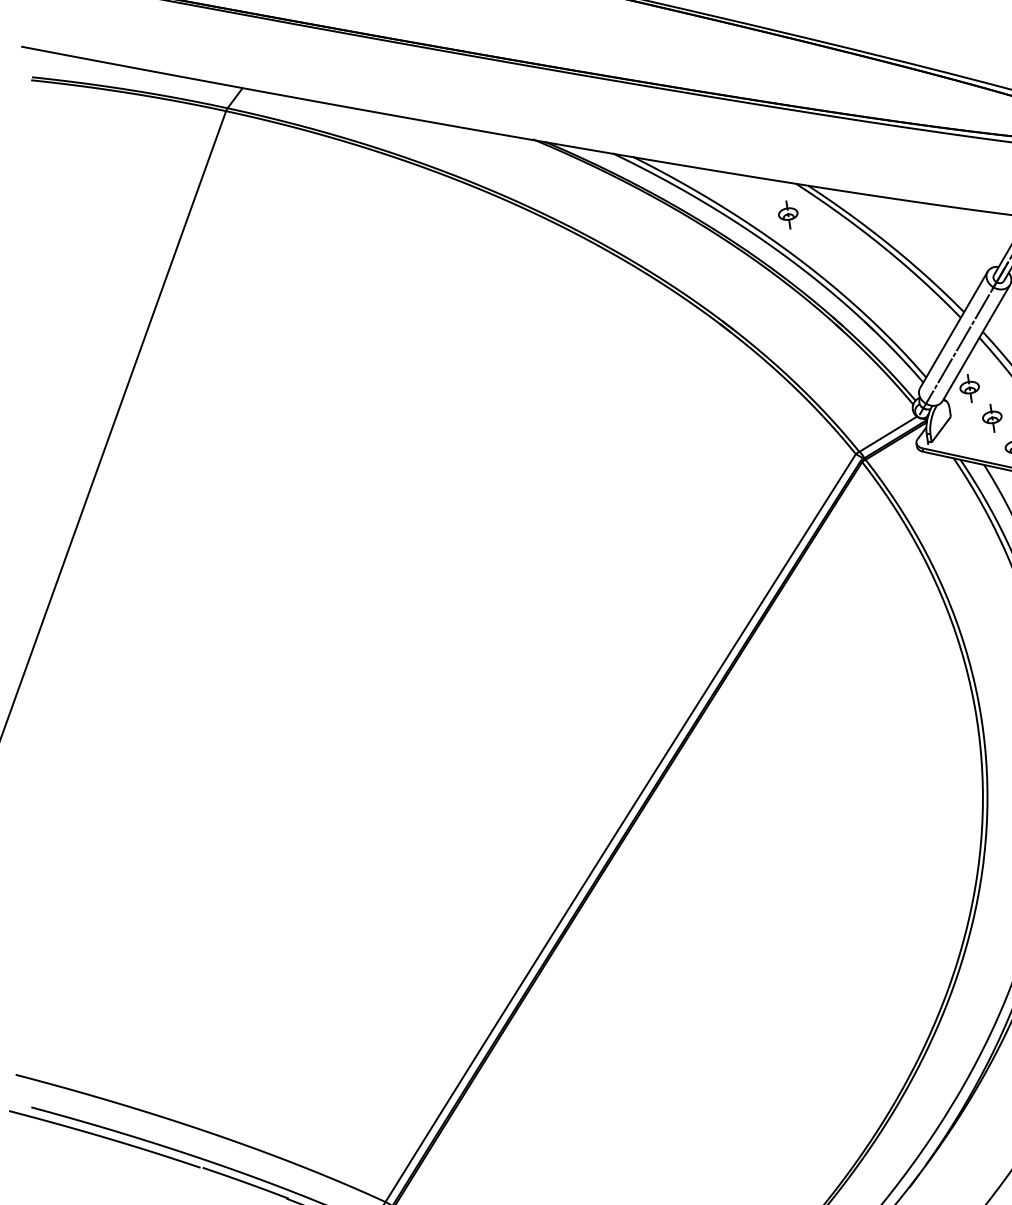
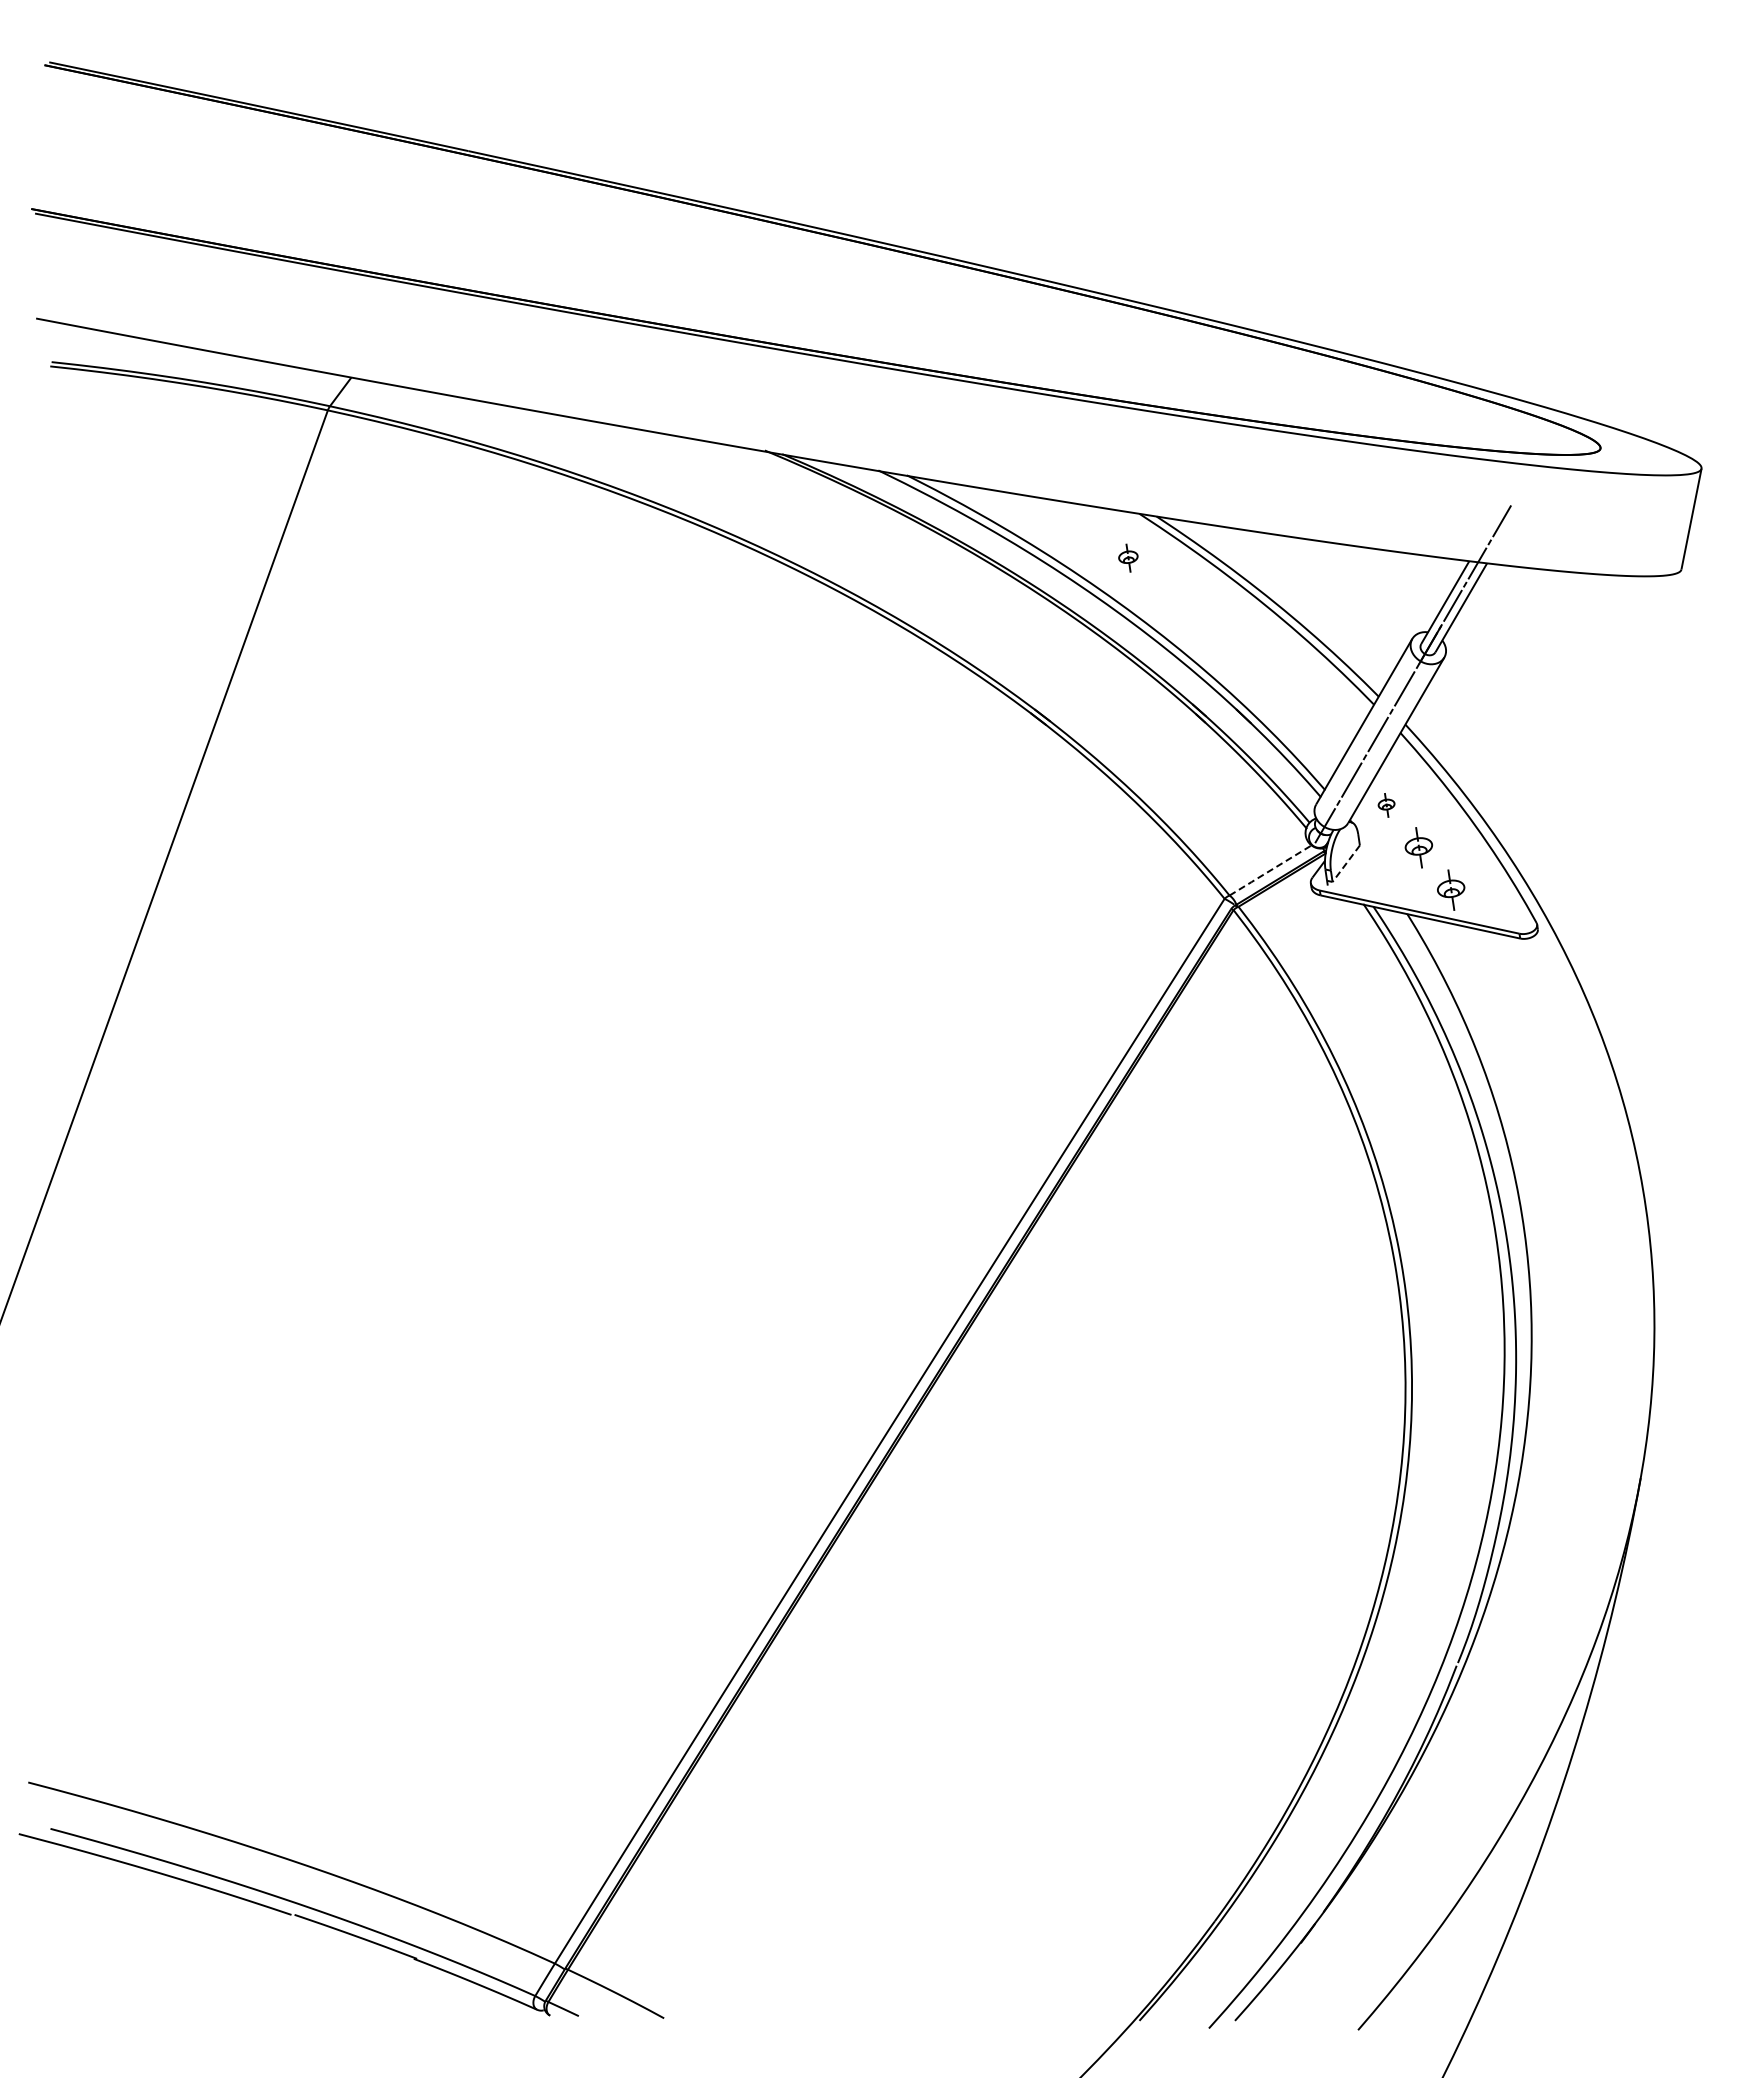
part: (788, 214) -> (1128, 557), size x0.7
part: (969, 388) -> (1386, 805), size x0.6
line: (941, 429) -> (1346, 863), solid -> dashed
line: (888, 434) -> (1270, 870), solid -> dashed

